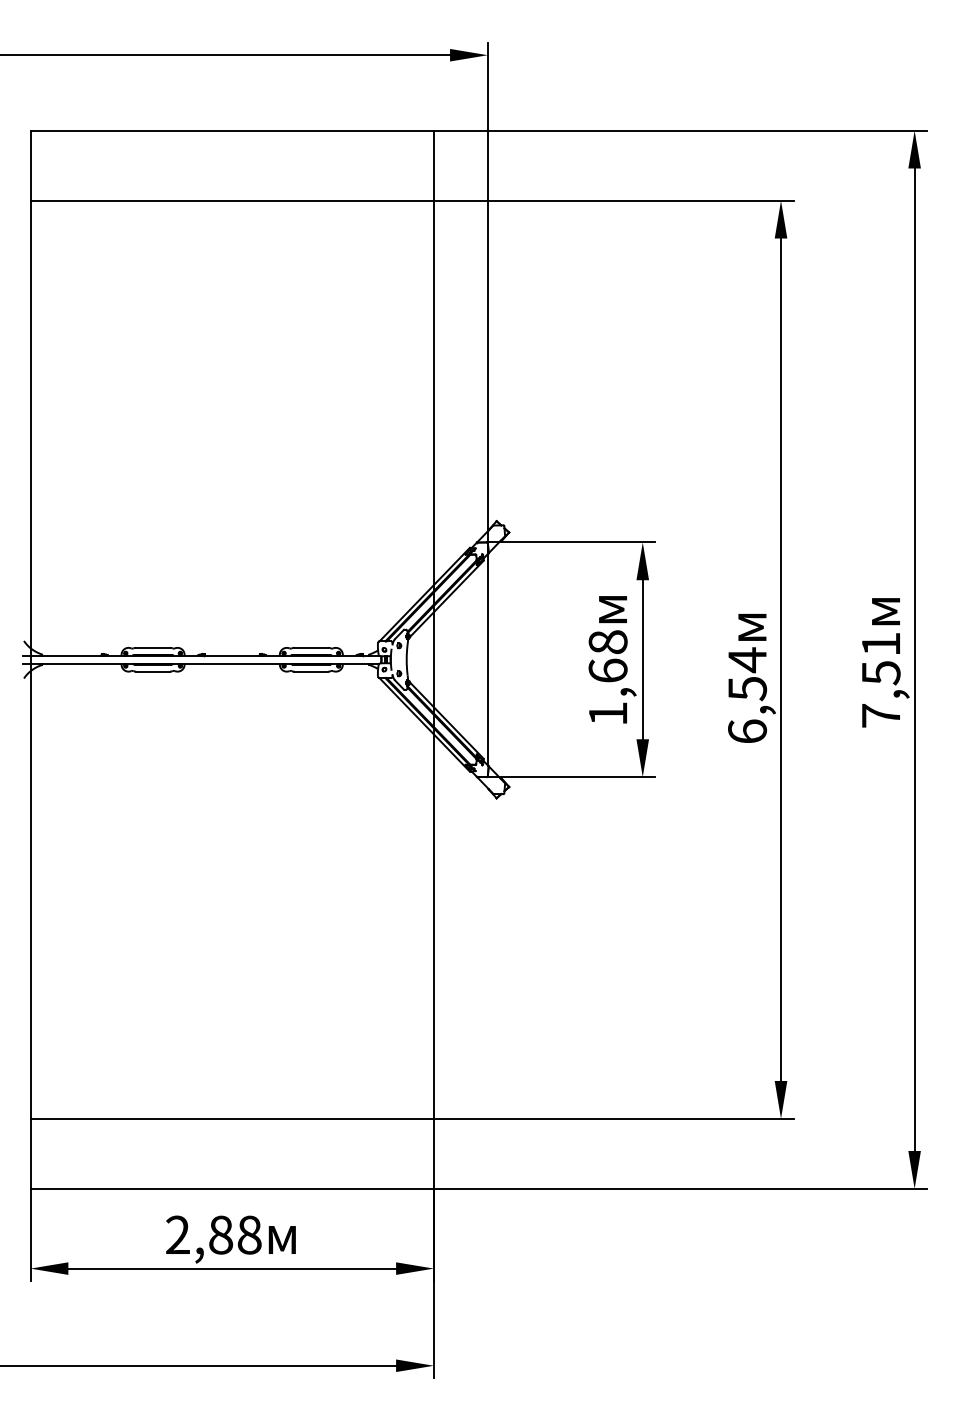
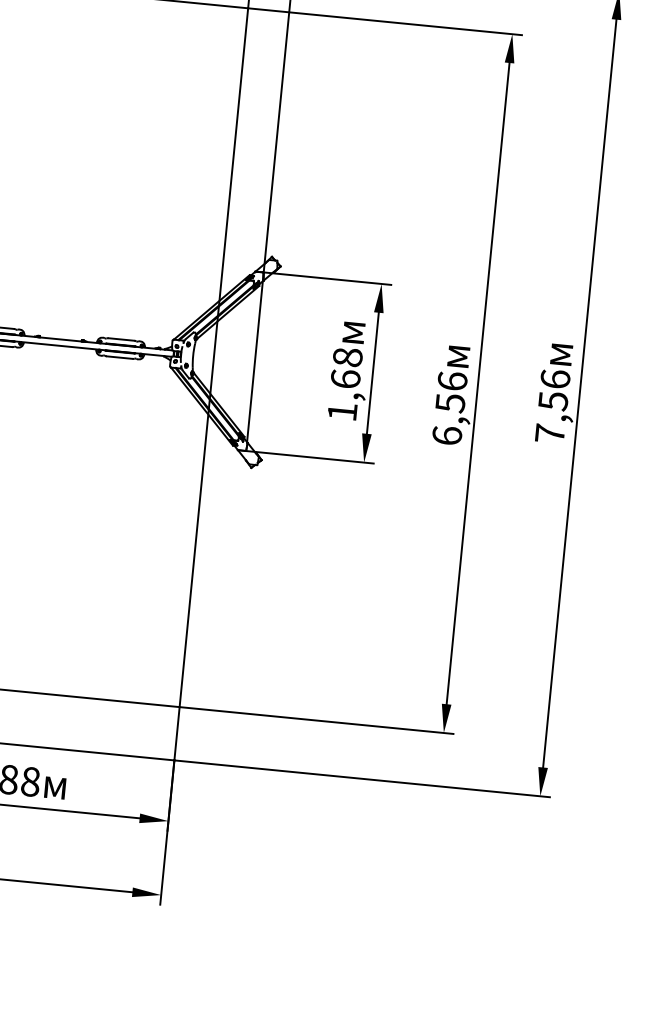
text: (880, 643) -> (555, 378), 7,51 -> 7,56
text: (747, 660) -> (452, 381), 6,54 -> 6,56

